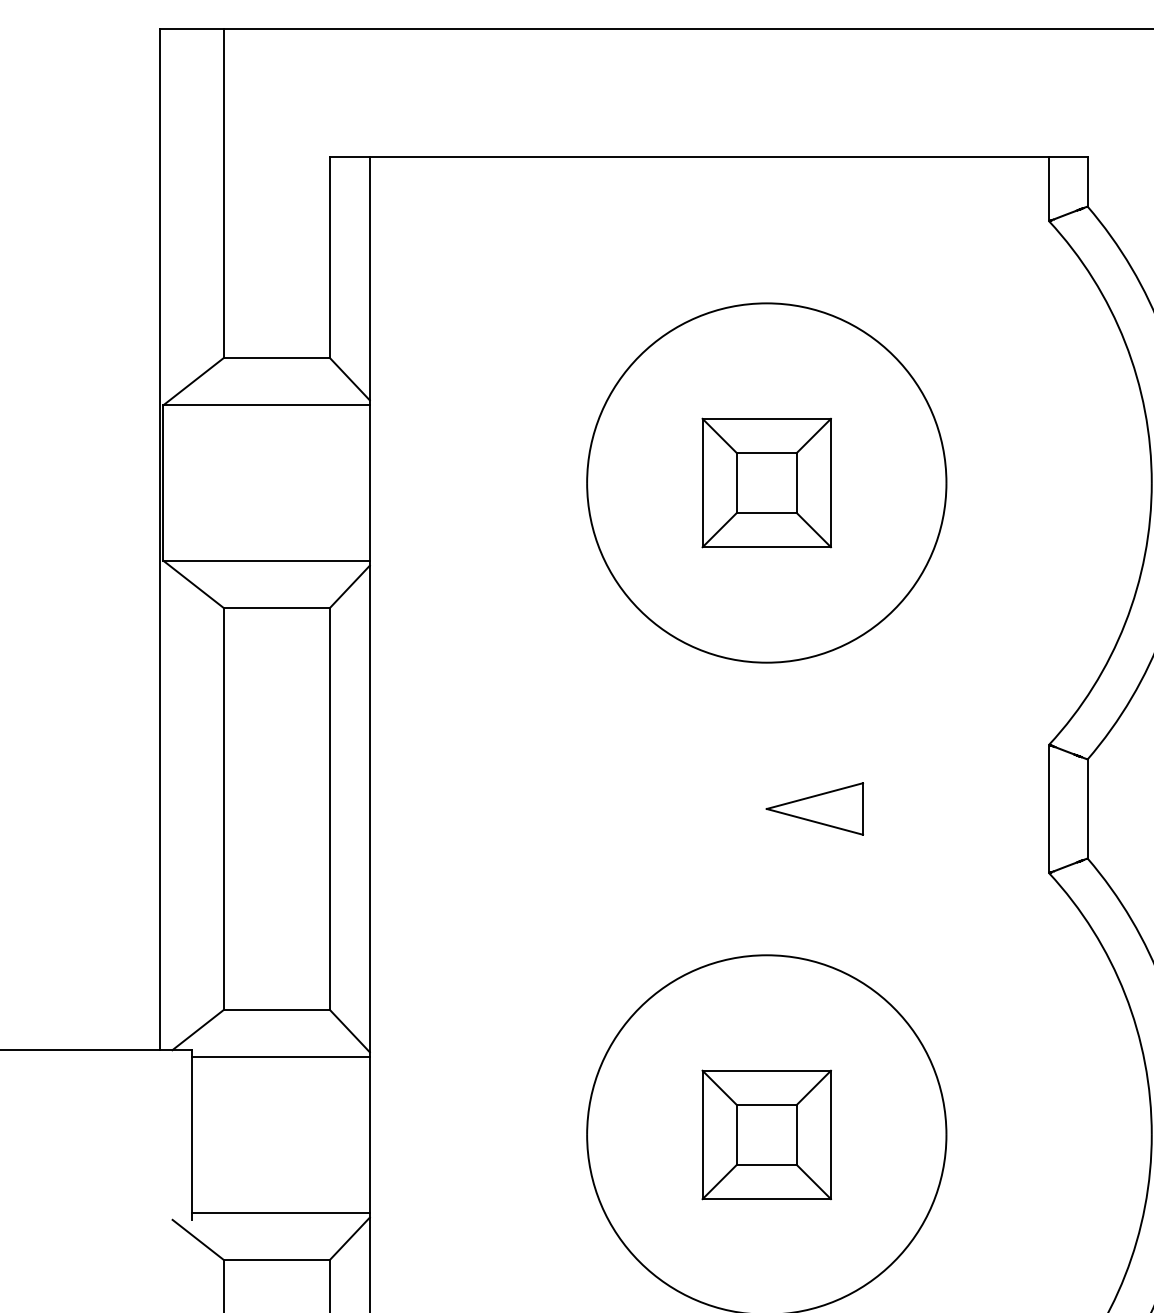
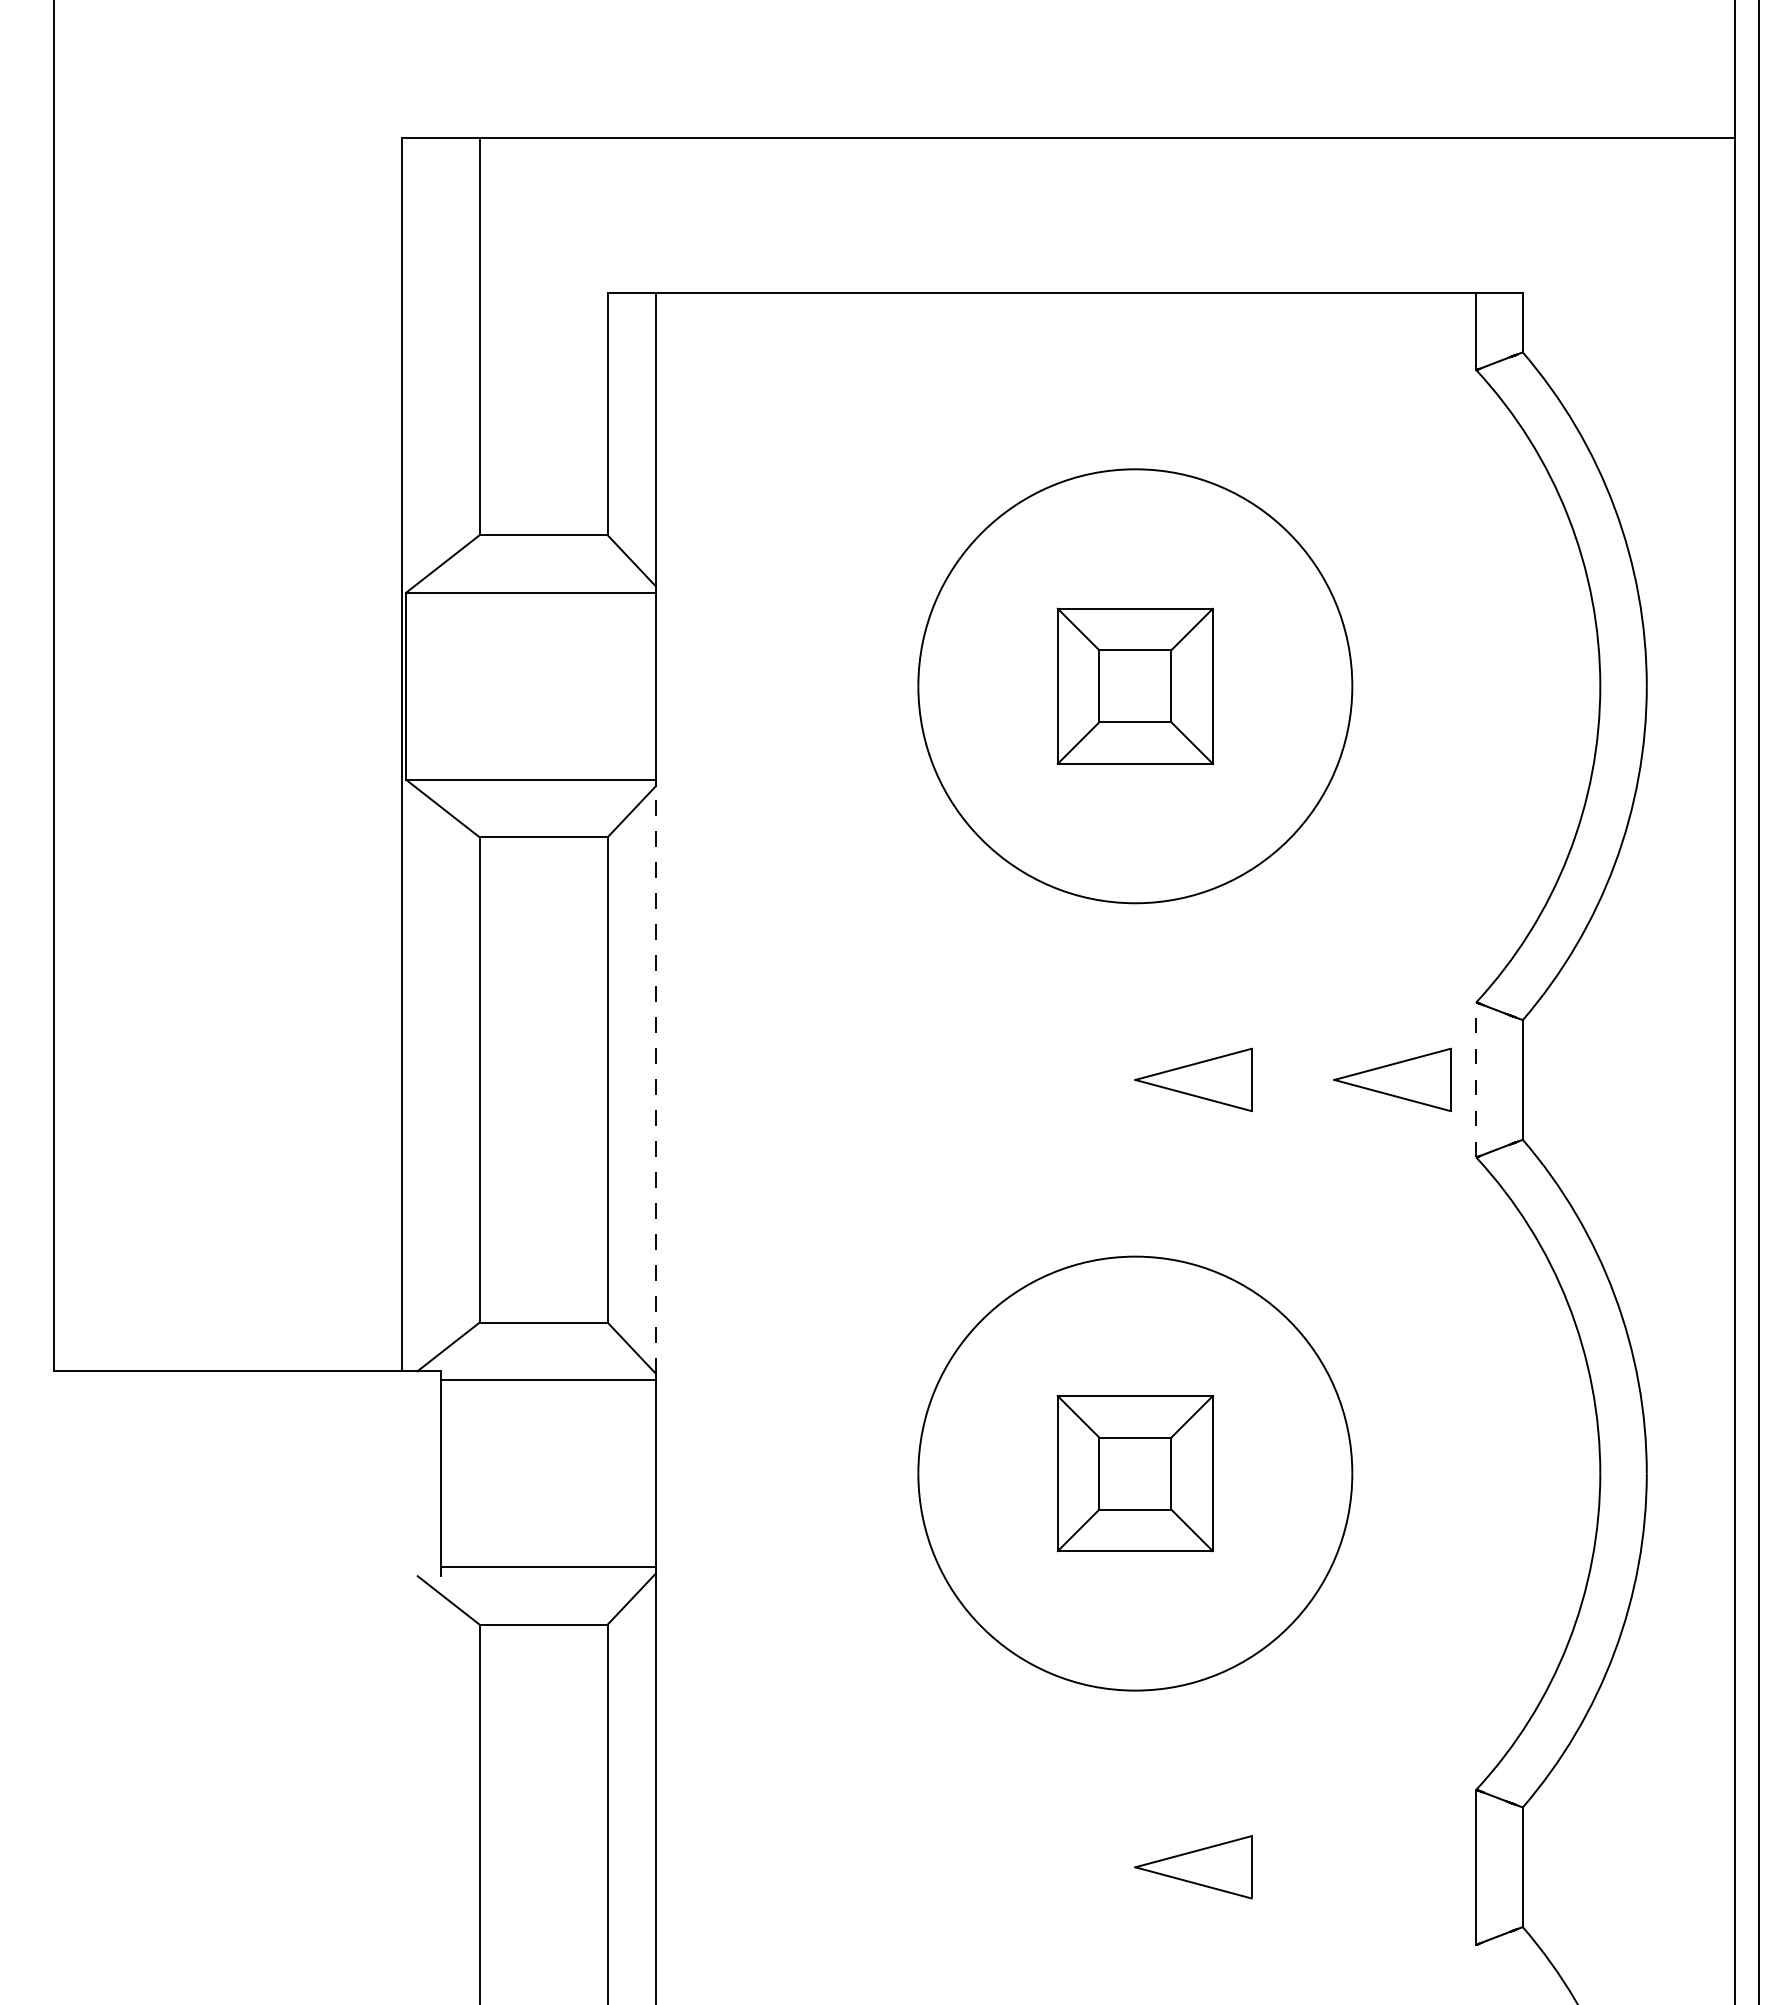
line: (369, 808) -> (655, 1079), solid -> dashed
part: (979, 808) -> (1392, 1079), added
line: (1049, 808) -> (1476, 1079), solid -> dashed

